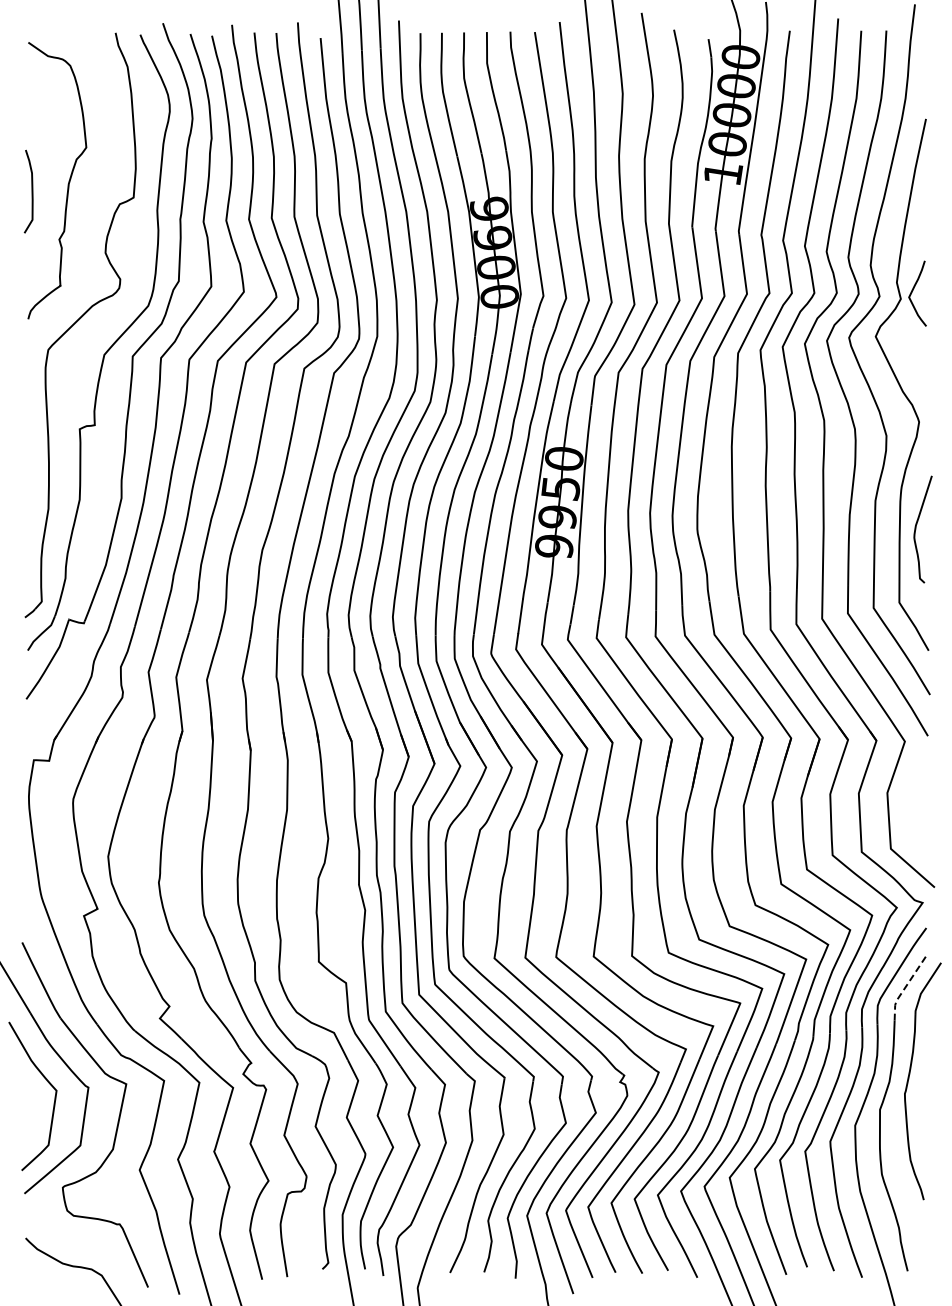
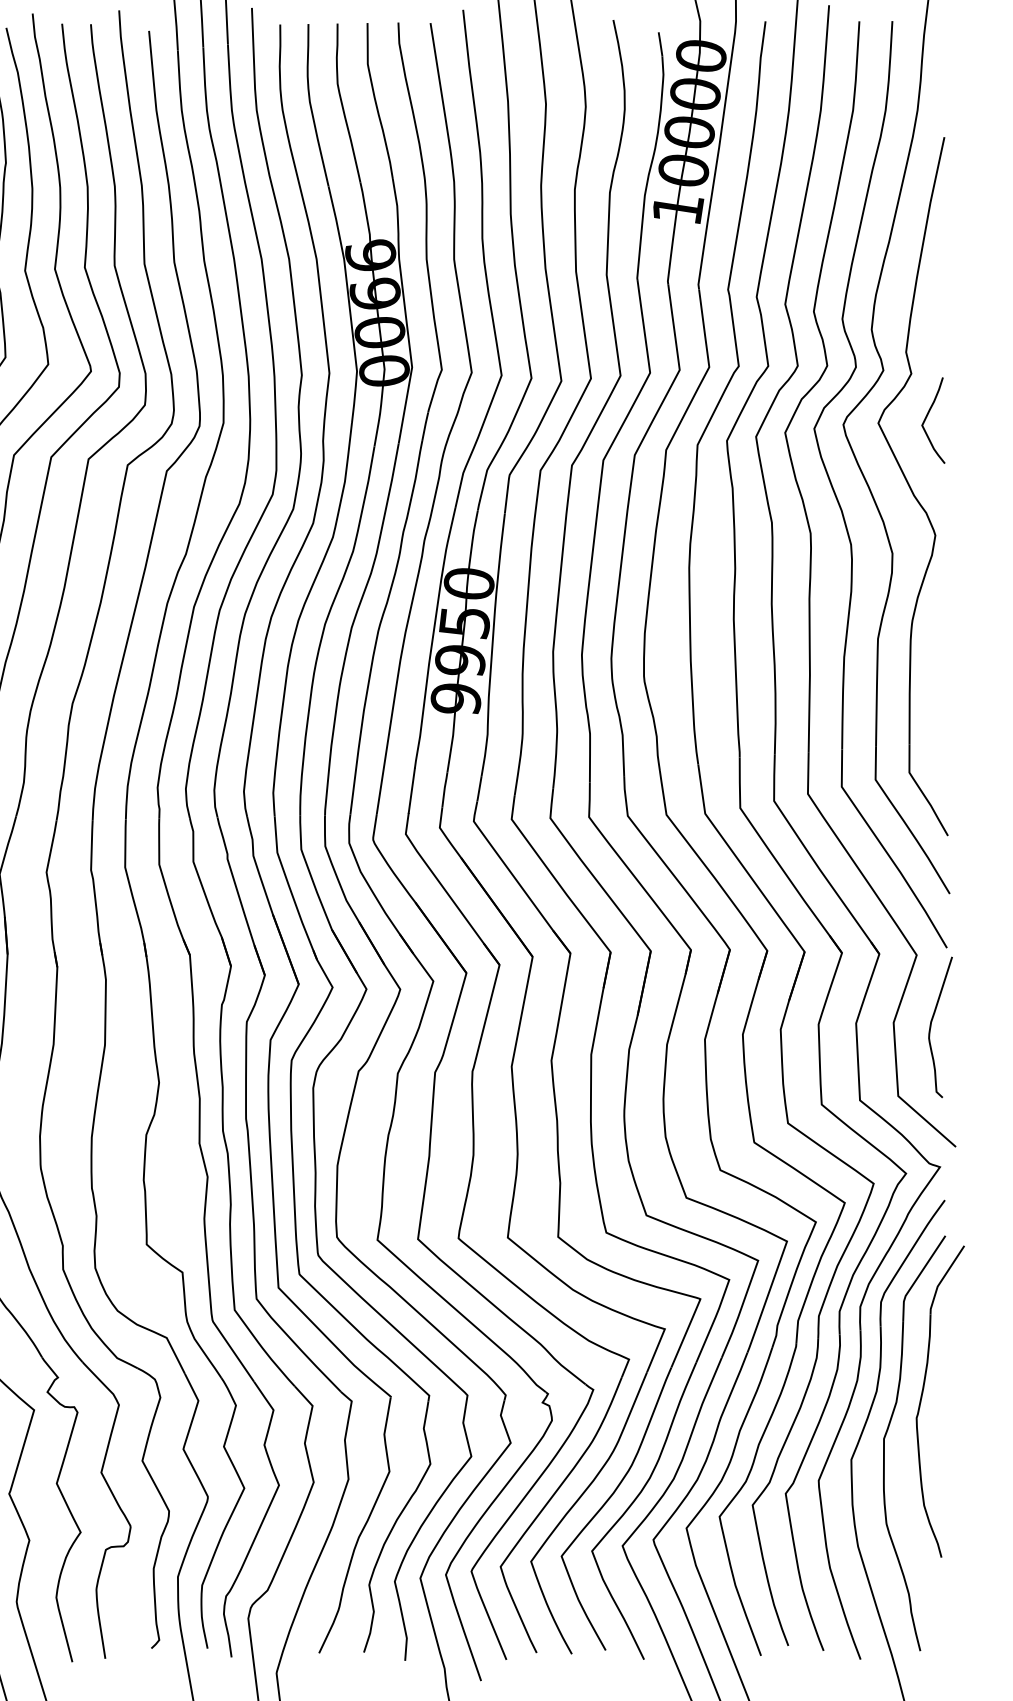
curve: (913, 290) -> (927, 416), moved
curve: (916, 529) -> (931, 1027), moved
line: (905, 987) -> (917, 1278), dashed -> solid

